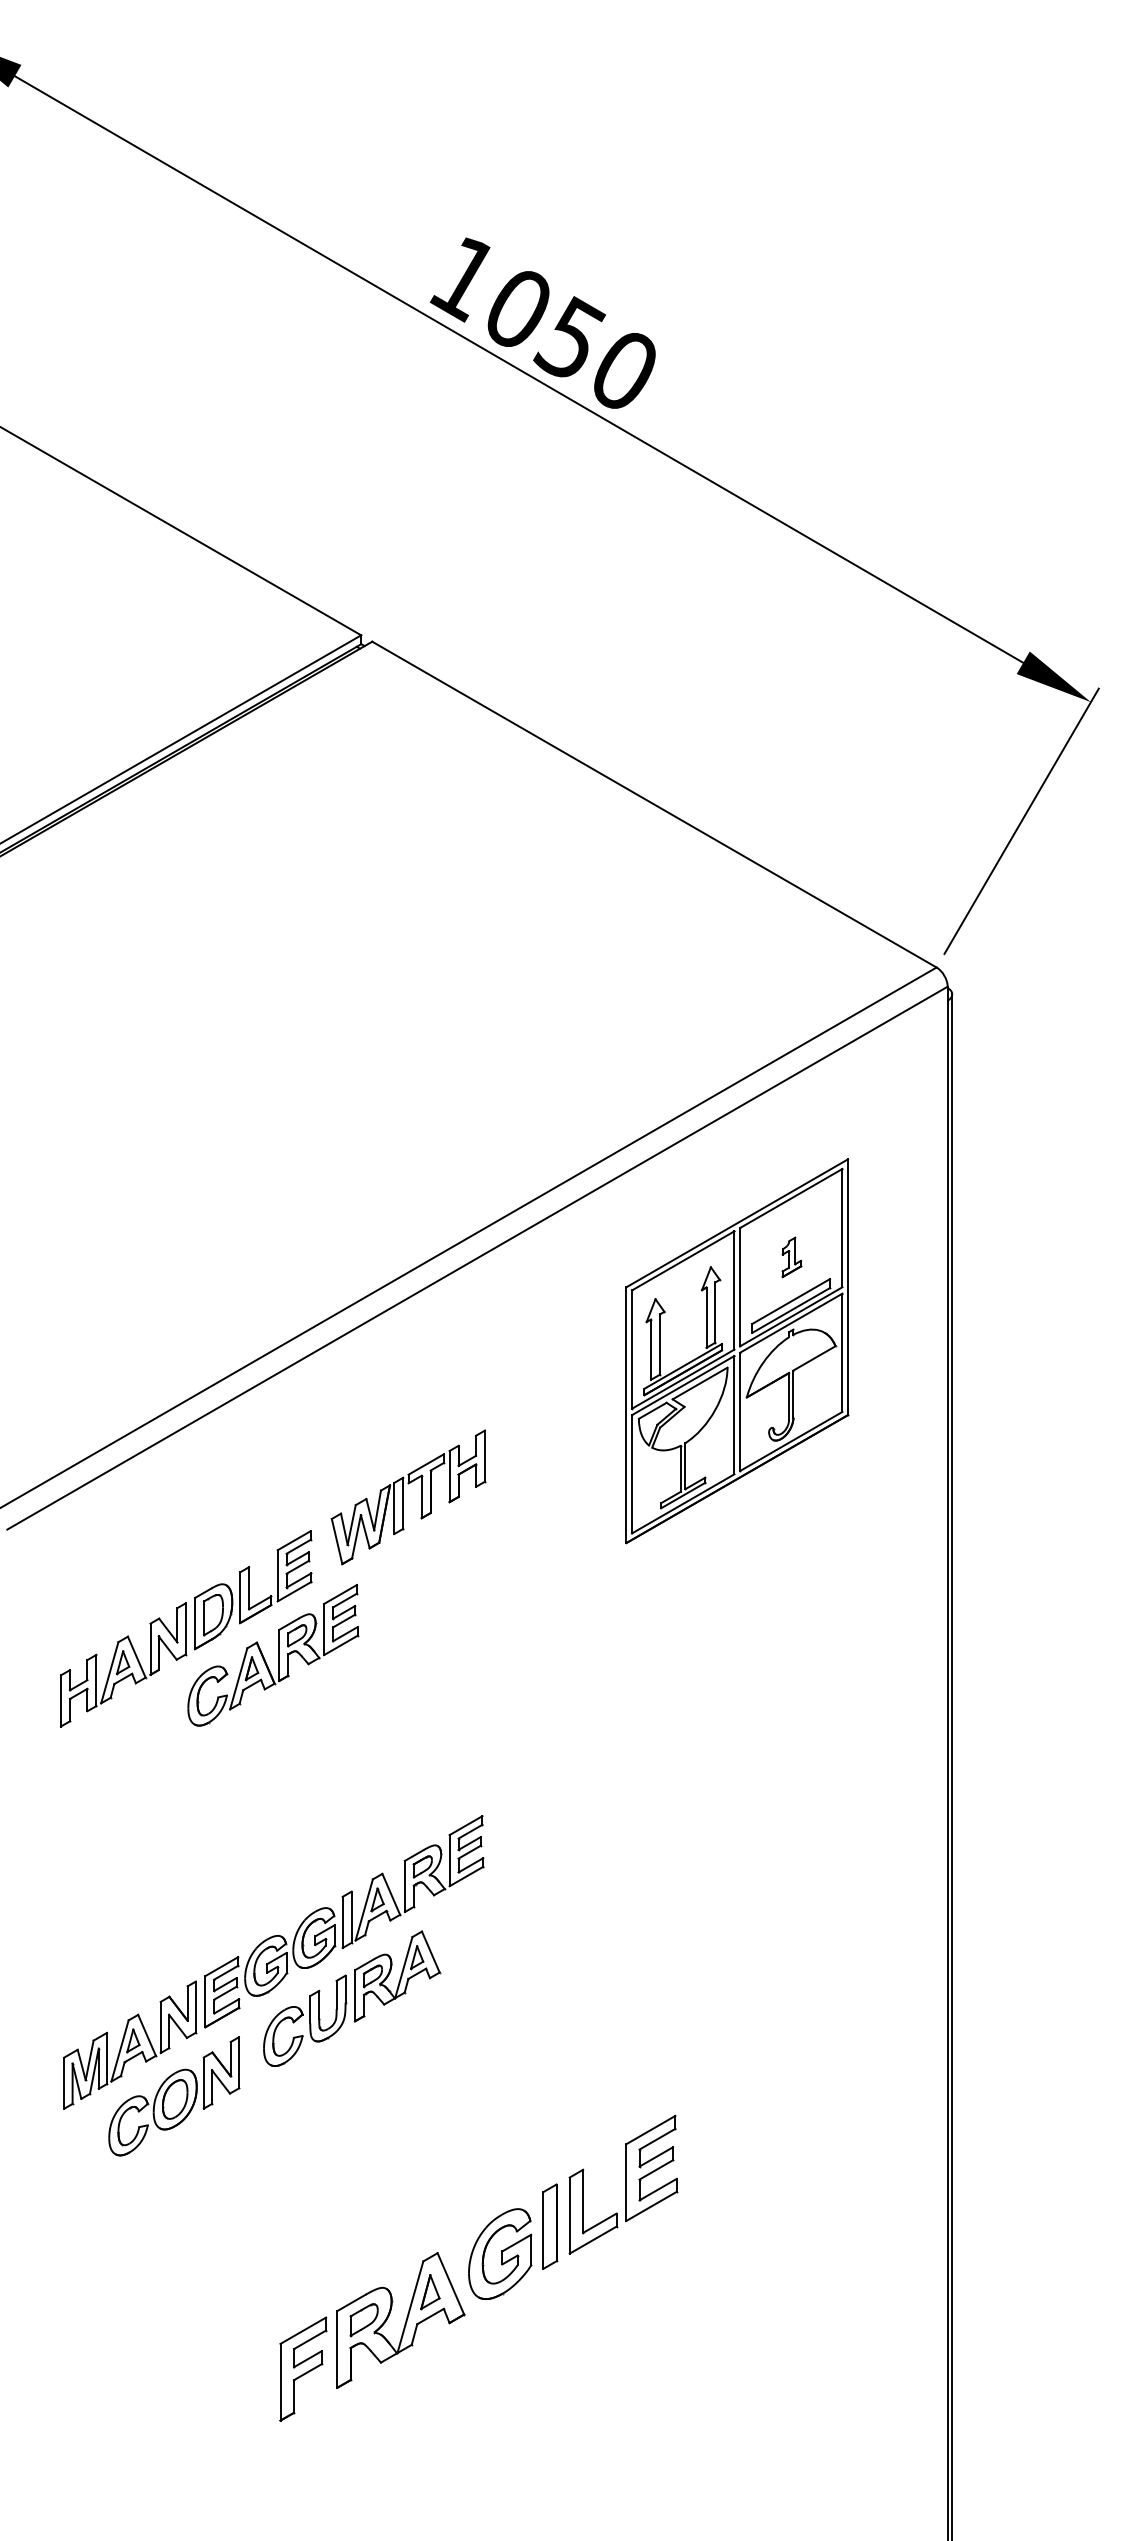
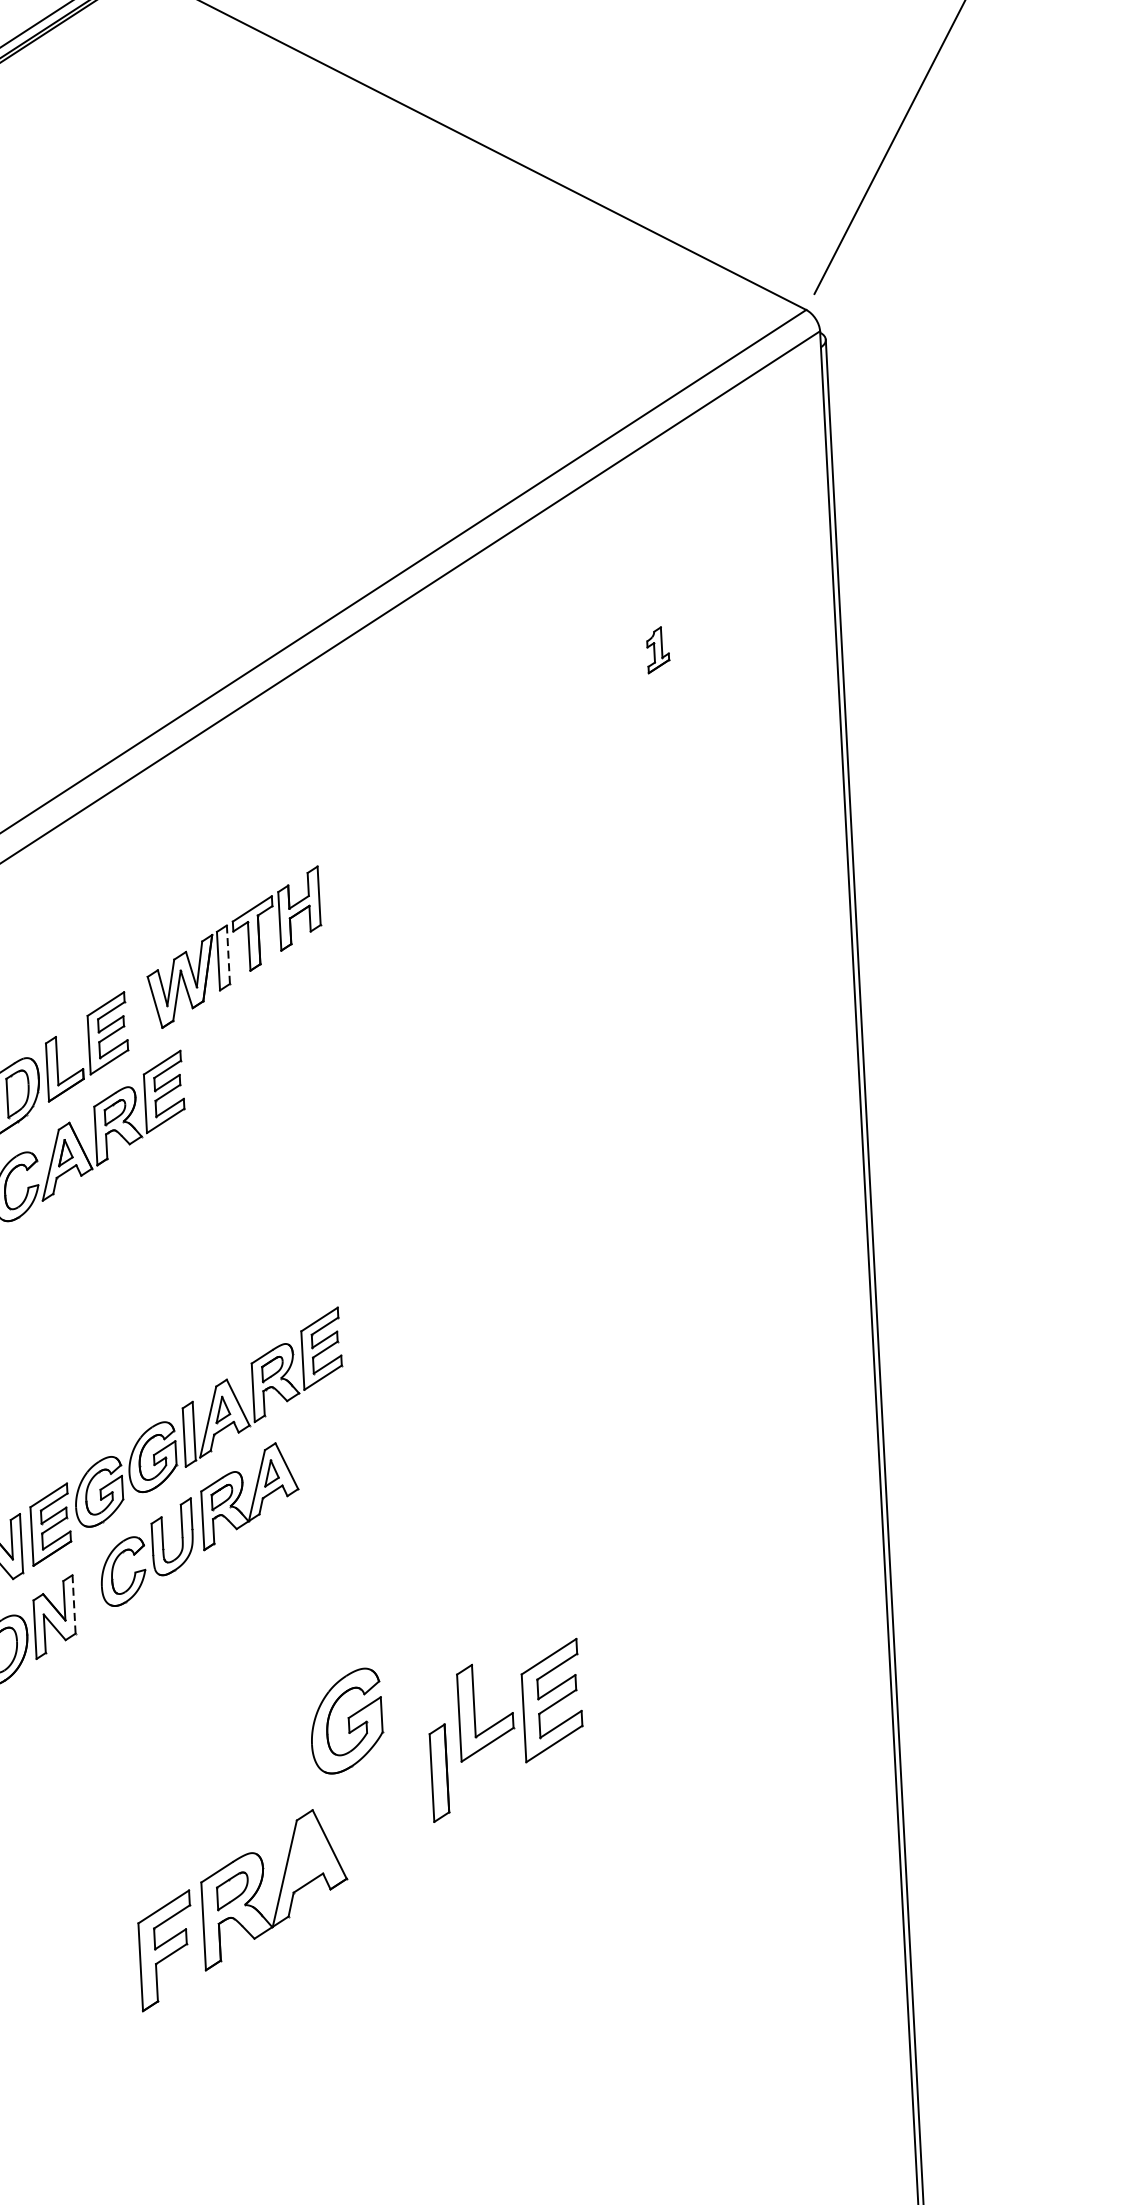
part: (737, 1351) -> (601, 761), removed
line: (403, 1503) -> (228, 954), solid -> dashed
line: (238, 2062) -> (73, 1604), solid -> dashed
part: (583, 2211) -> (474, 1712), moved
part: (500, 2253) -> (346, 1720), moved
part: (430, 2292) -> (306, 1855), removed

